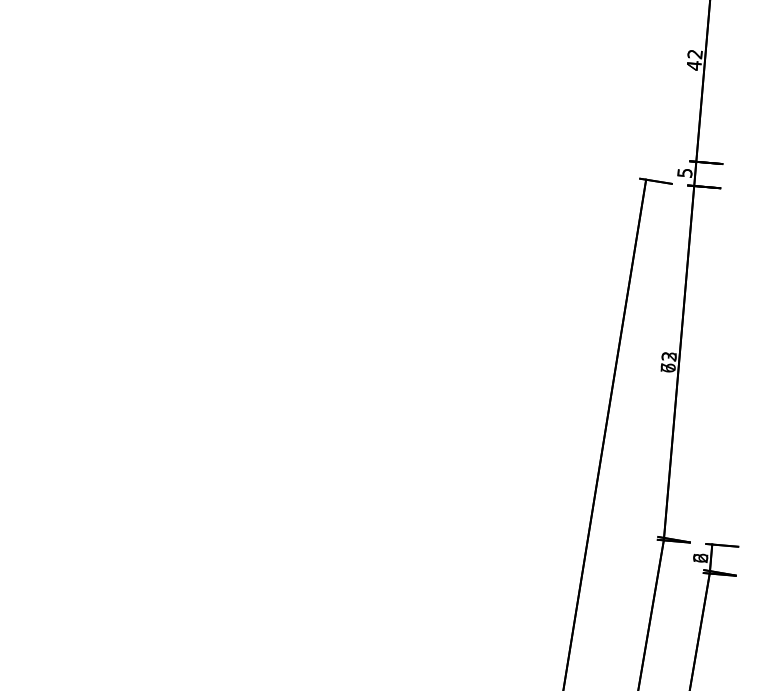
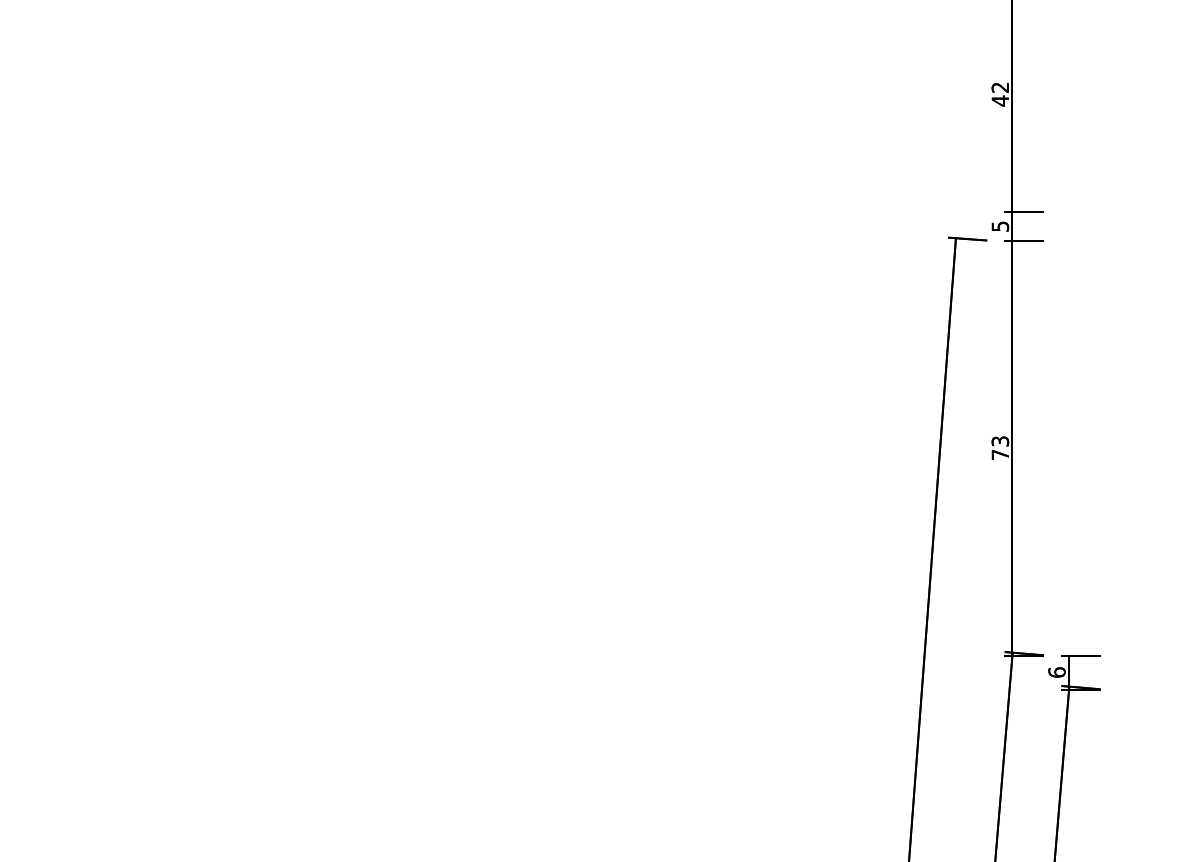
text: (668, 361) -> (1000, 447), 62 -> 73
text: (700, 558) -> (1056, 672), 2 -> 6

